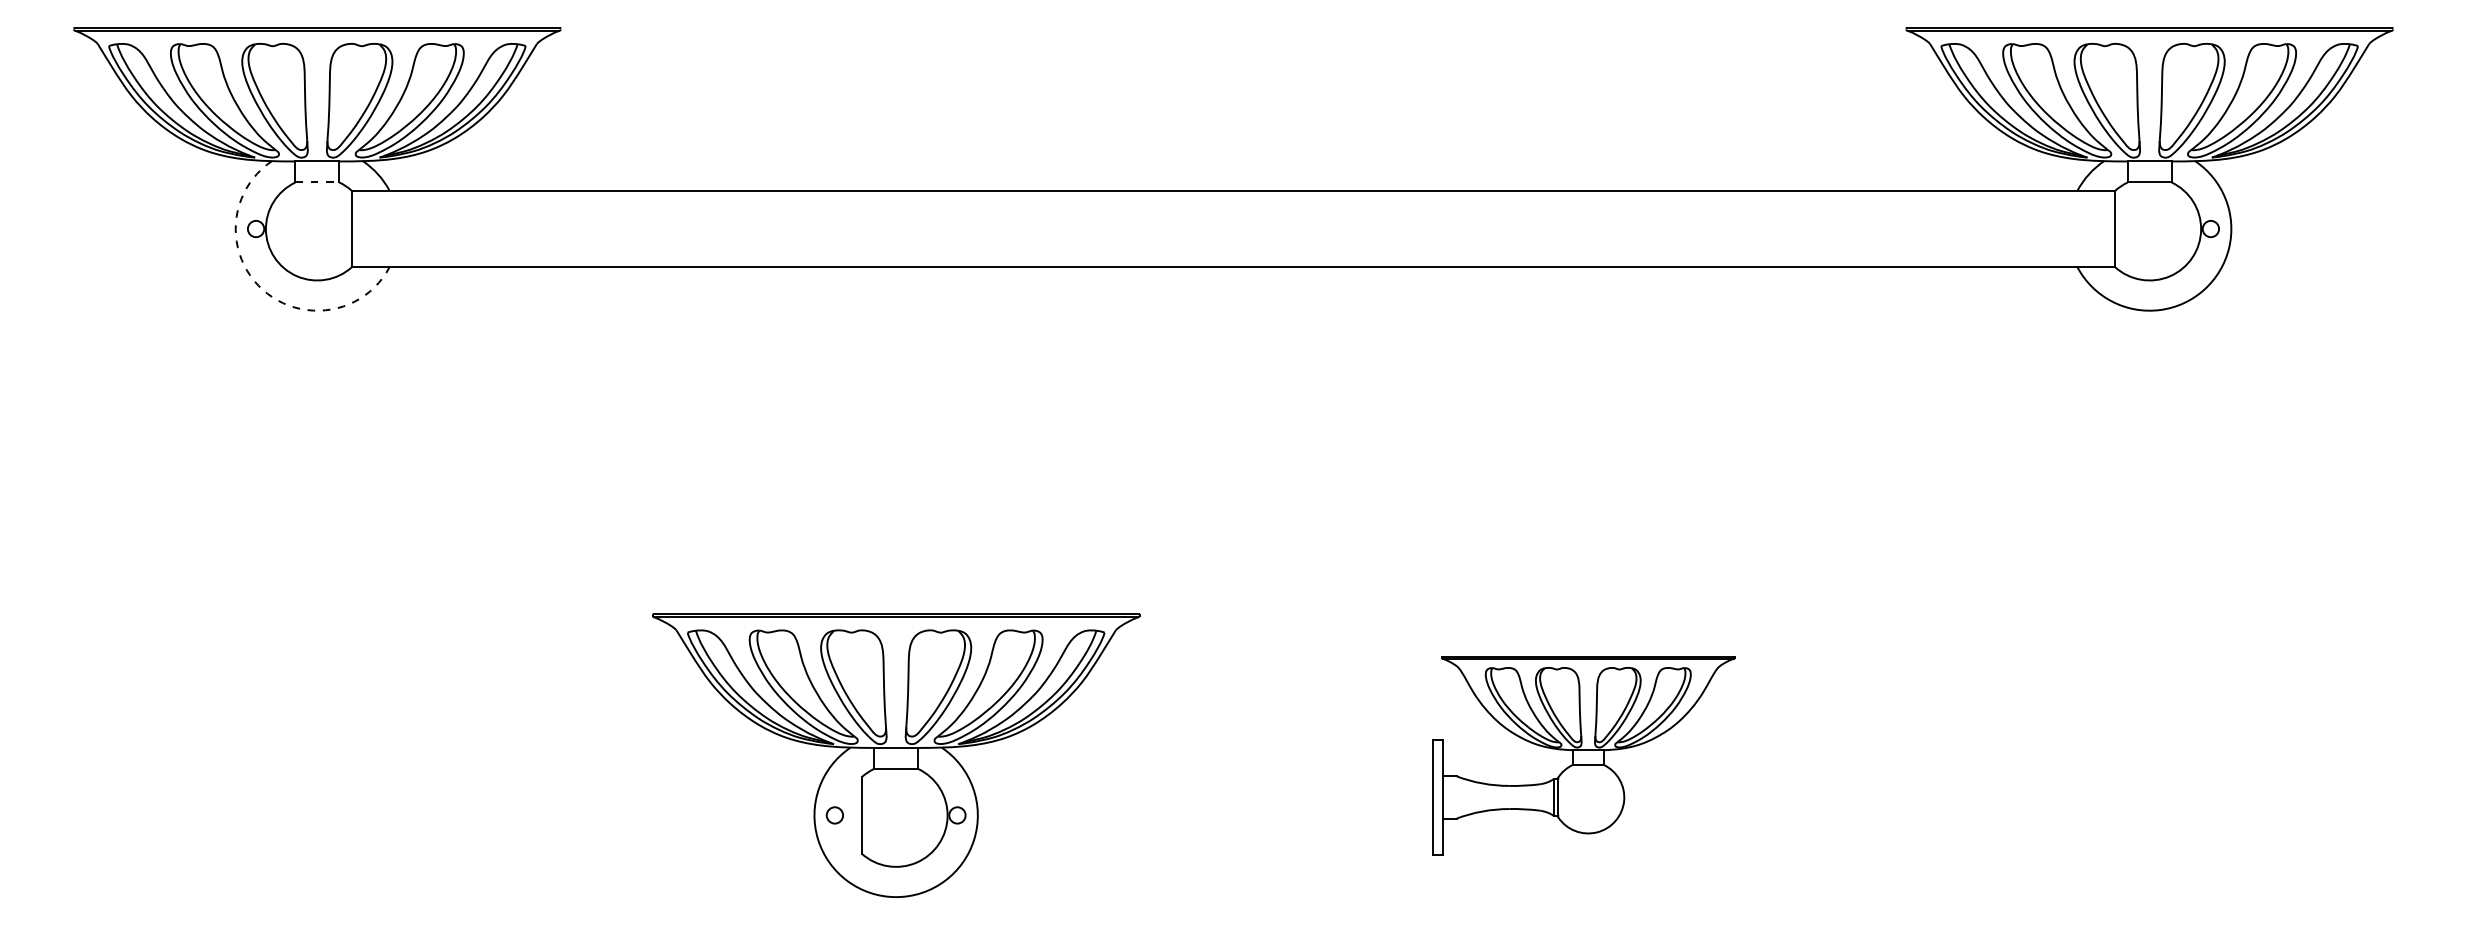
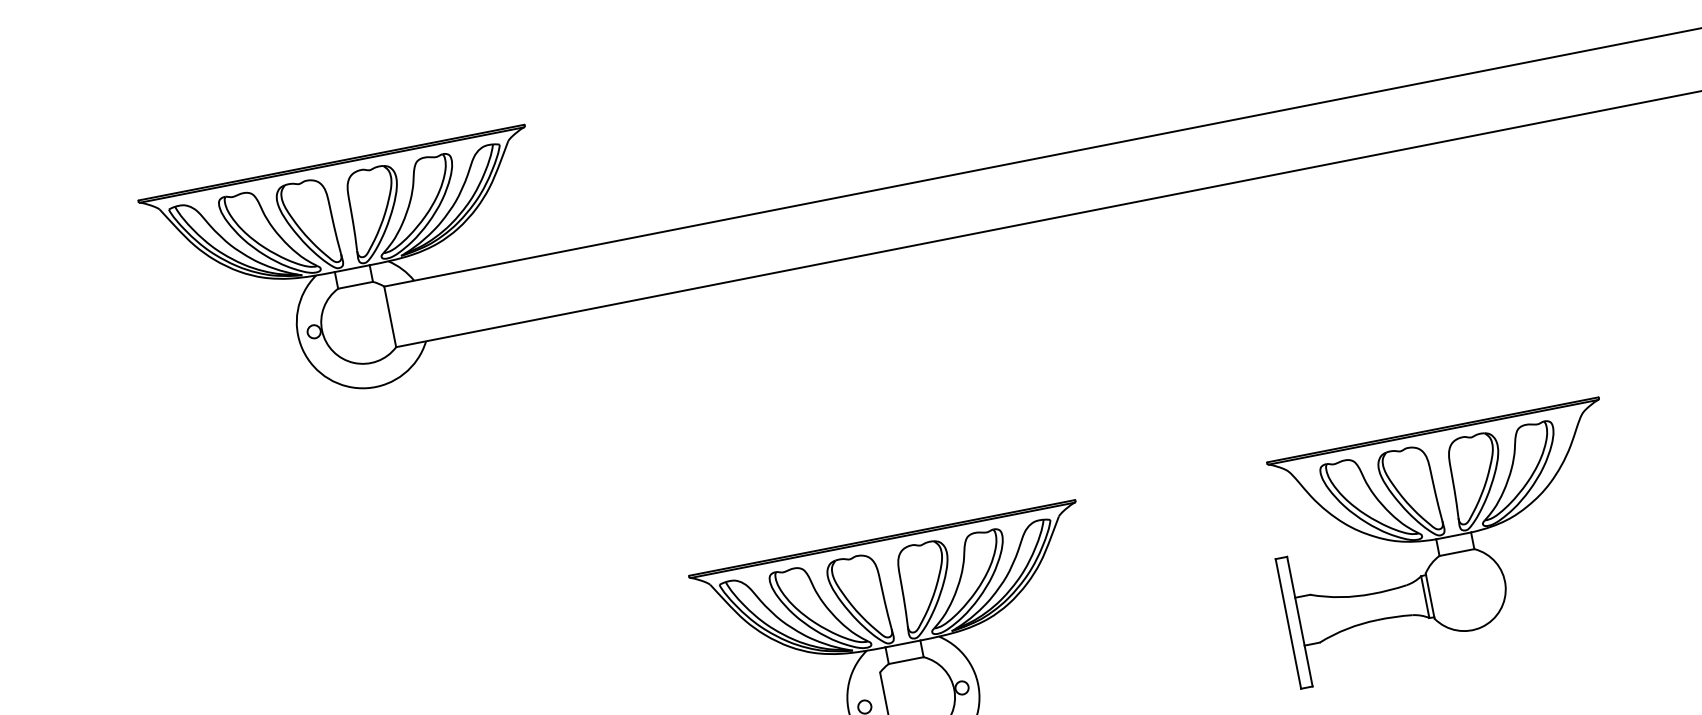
line: (317, 182) -> (355, 285), dashed -> solid
arc: (262, 289) -> (328, 378), dashed -> solid
part: (1583, 755) -> (1449, 542), size x1.43

